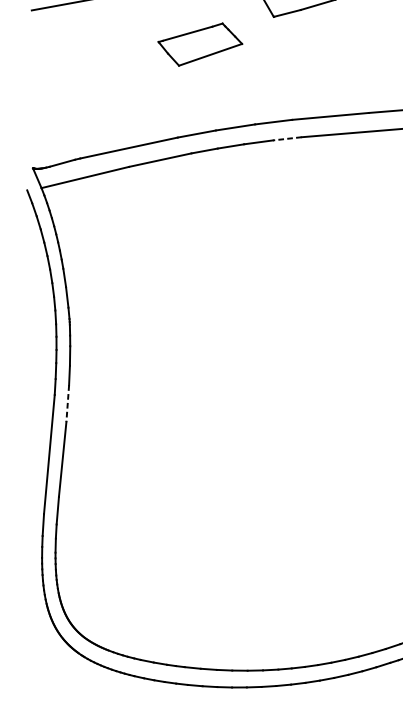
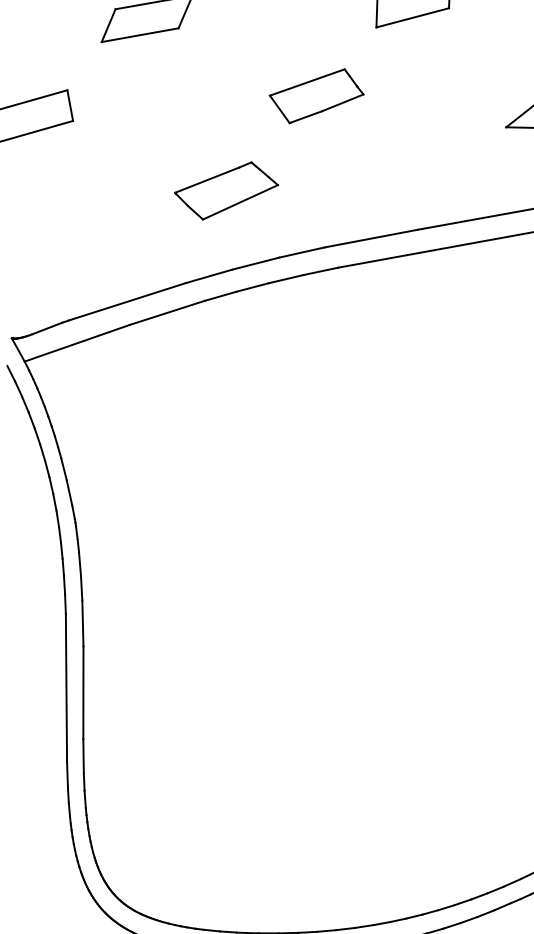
part: (200, 44) -> (226, 190), moved
line: (286, 138) -> (320, 271), dashed -> solid
line: (67, 403) -> (82, 623), dashed -> solid

